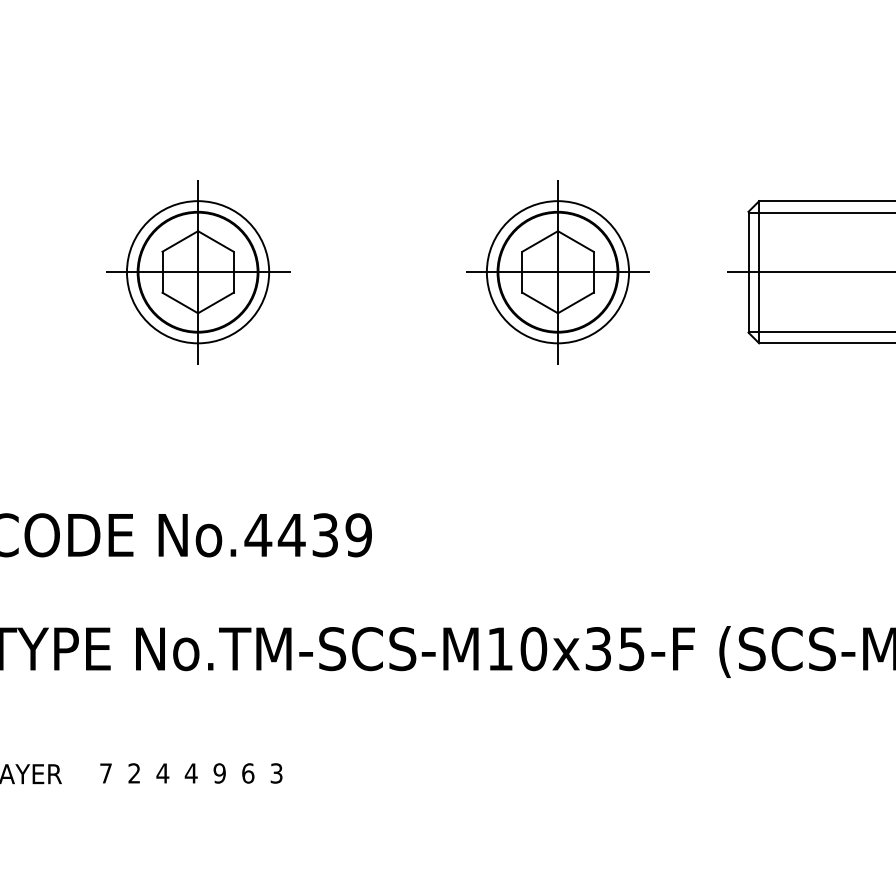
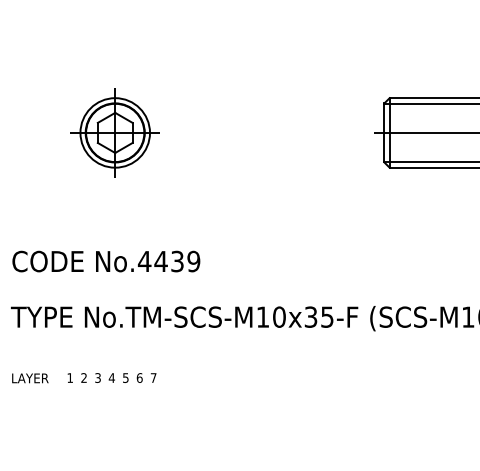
part: (556, 271) -> (290, 132), removed
text: (104, 772) -> (69, 377), 7 -> 1
text: (161, 772) -> (97, 377), 4 -> 3
text: (219, 772) -> (125, 377), 9 -> 5
text: (276, 772) -> (153, 377), 3 -> 7

